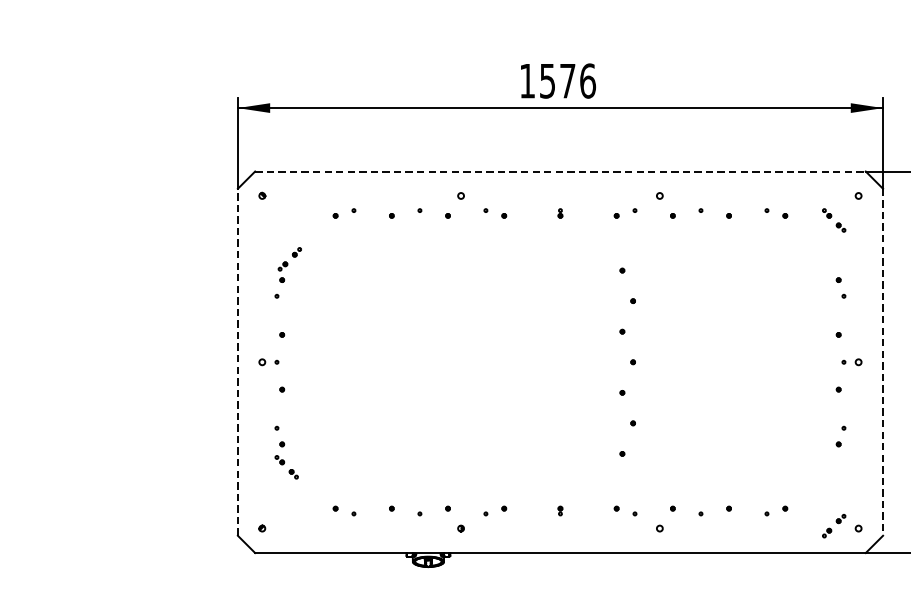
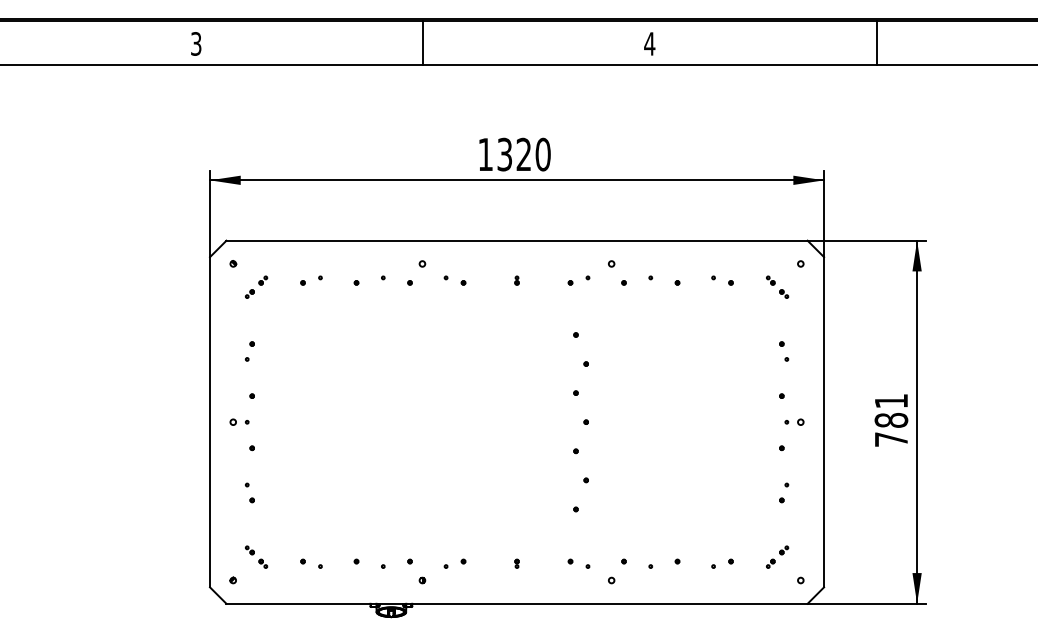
text: (568, 80) -> (524, 154), 1576 -> 1320
line: (560, 171) -> (517, 240), dashed -> solid
part: (289, 258) -> (256, 286), moved
line: (238, 361) -> (210, 421), dashed -> solid
line: (883, 362) -> (824, 422), dashed -> solid
part: (286, 466) -> (256, 556), moved
part: (834, 525) -> (777, 556), moved

